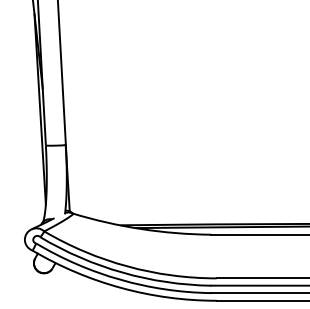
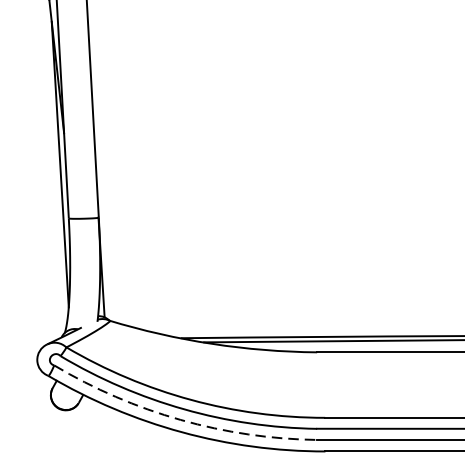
arc: (120, 279) -> (180, 419), solid -> dashed

